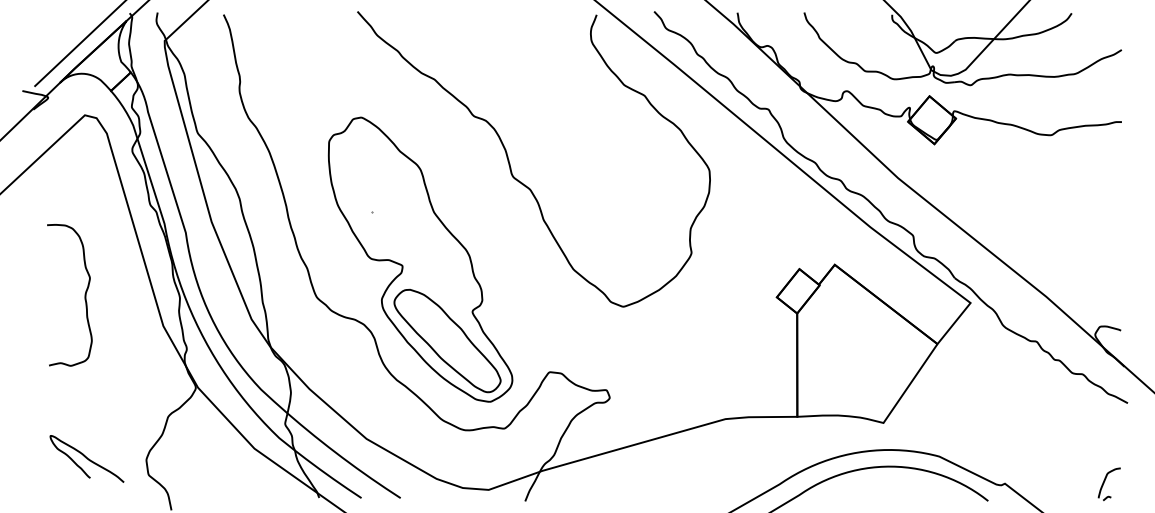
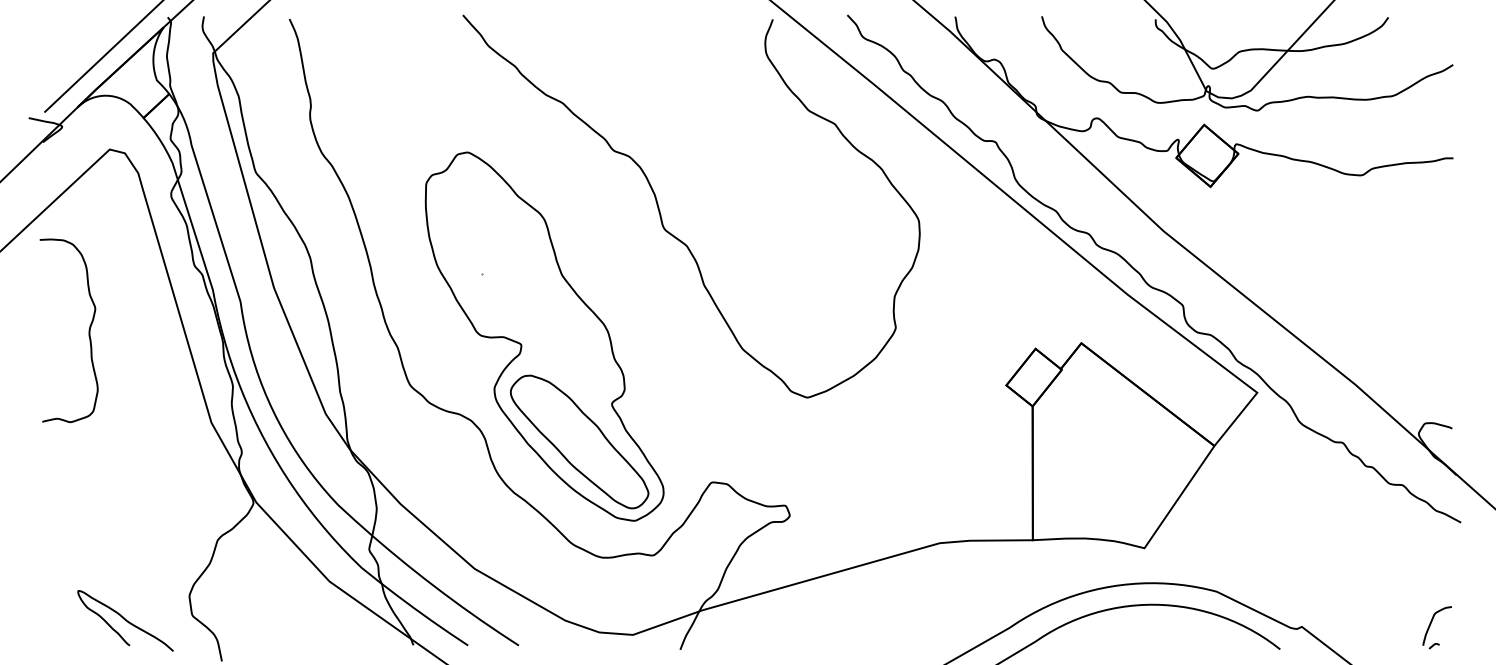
curve: (84, 295) -> (88, 330), moved
curve: (87, 458) -> (125, 620), moved

